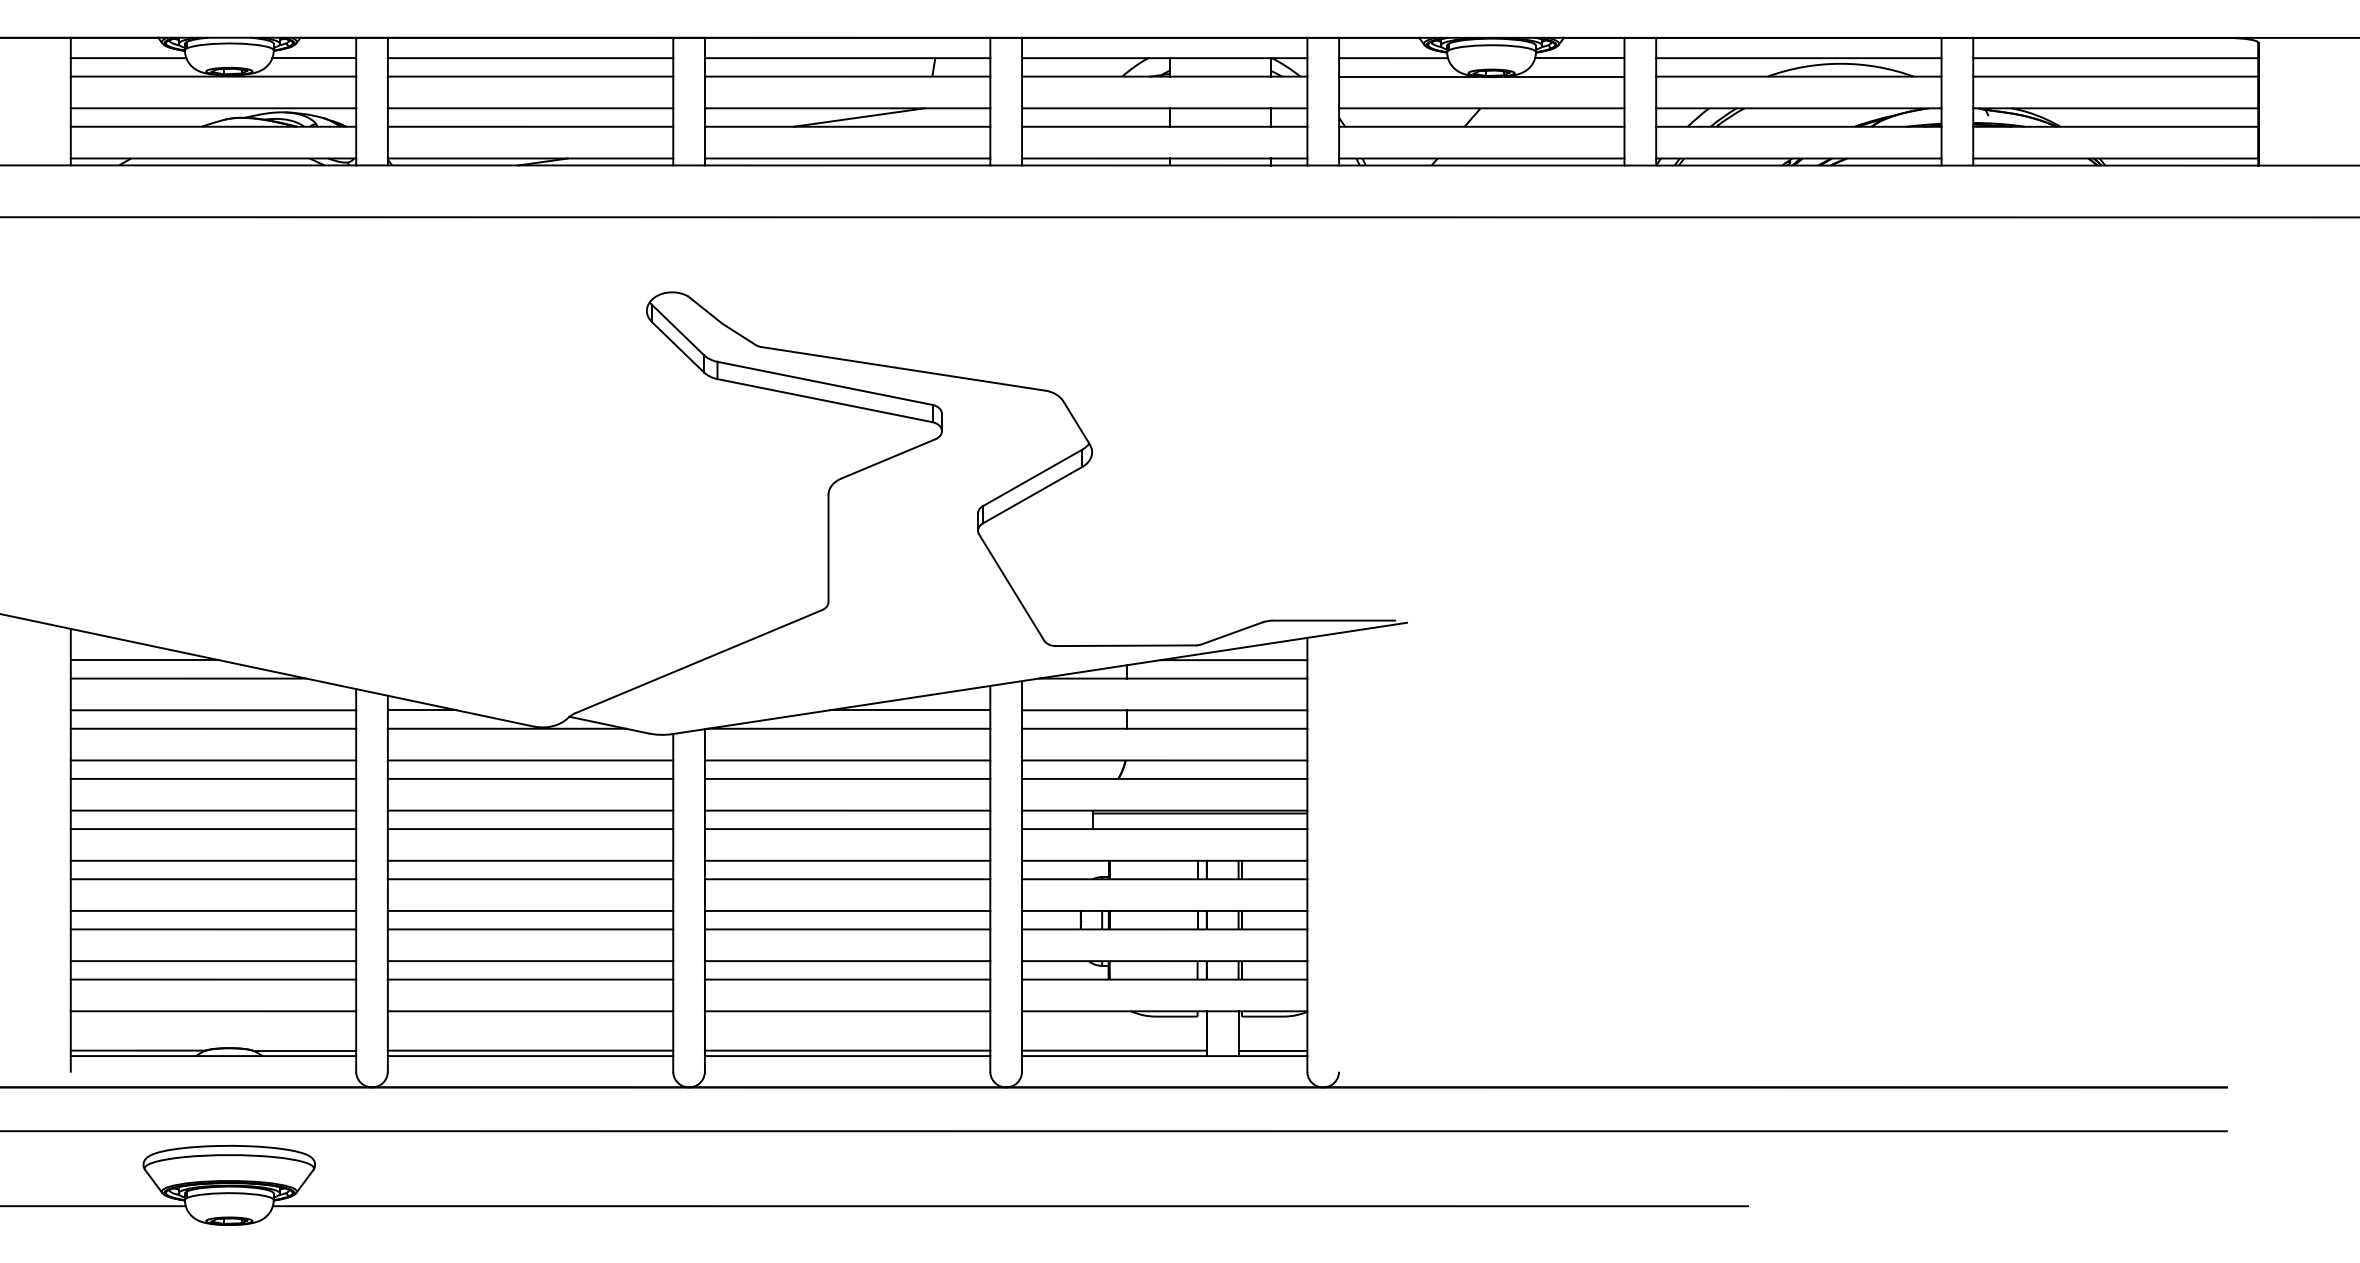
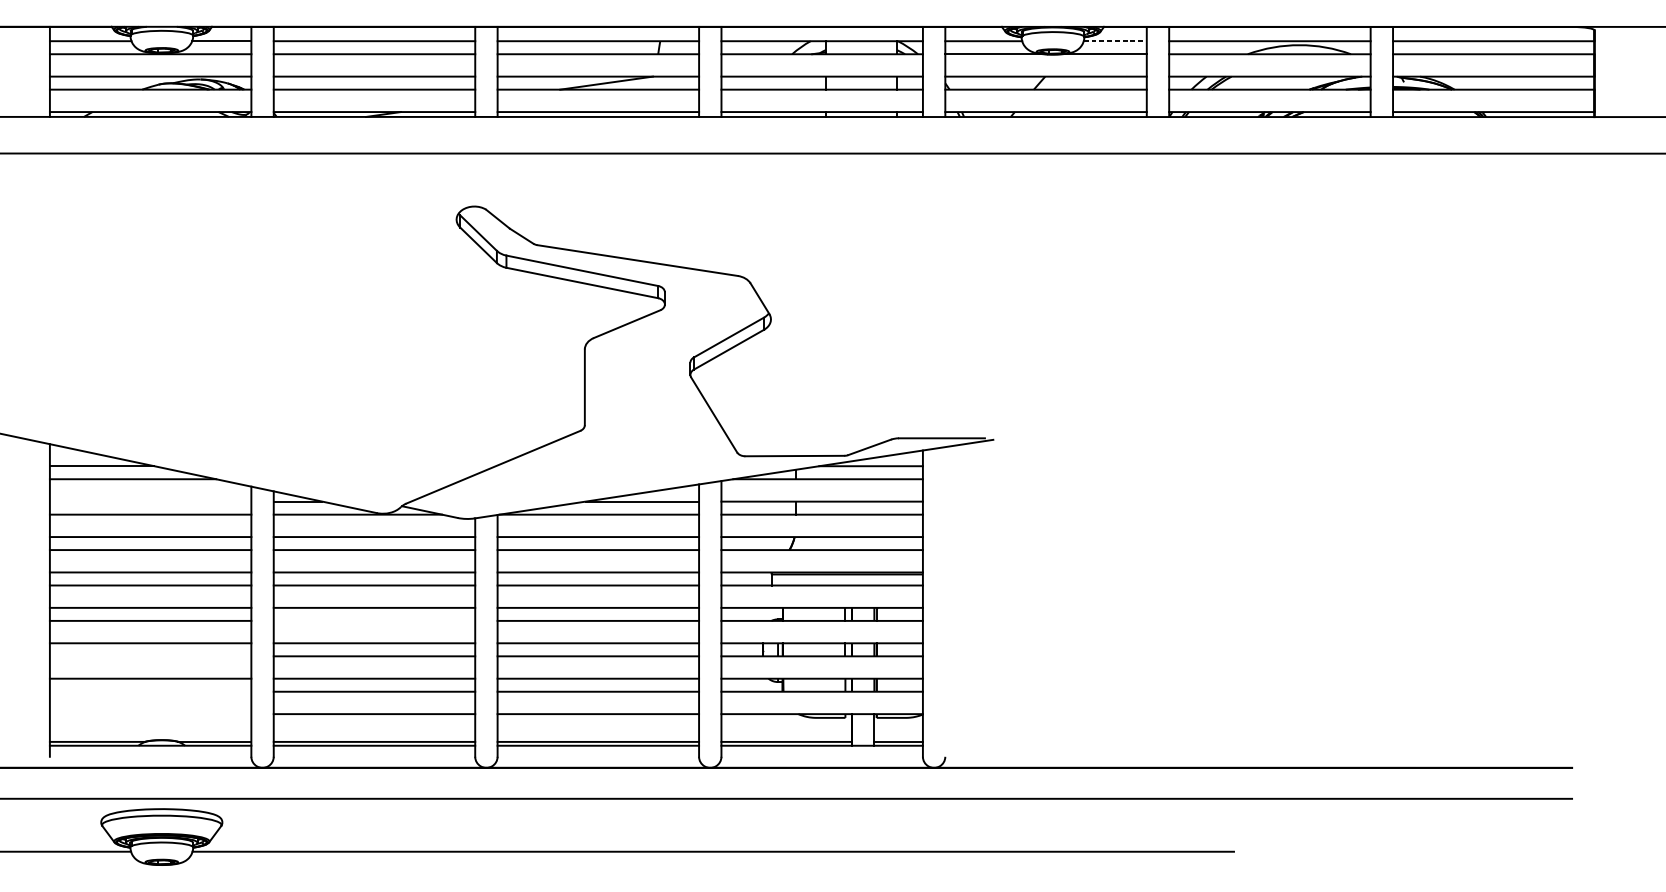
line: (1579, 58) -> (1115, 41), solid -> dashed
line: (213, 710) -> (150, 501), removed
line: (530, 879) -> (374, 621), removed
line: (213, 929) -> (150, 656), removed
line: (213, 979) -> (150, 691), removed
line: (213, 1011) -> (150, 714), removed

